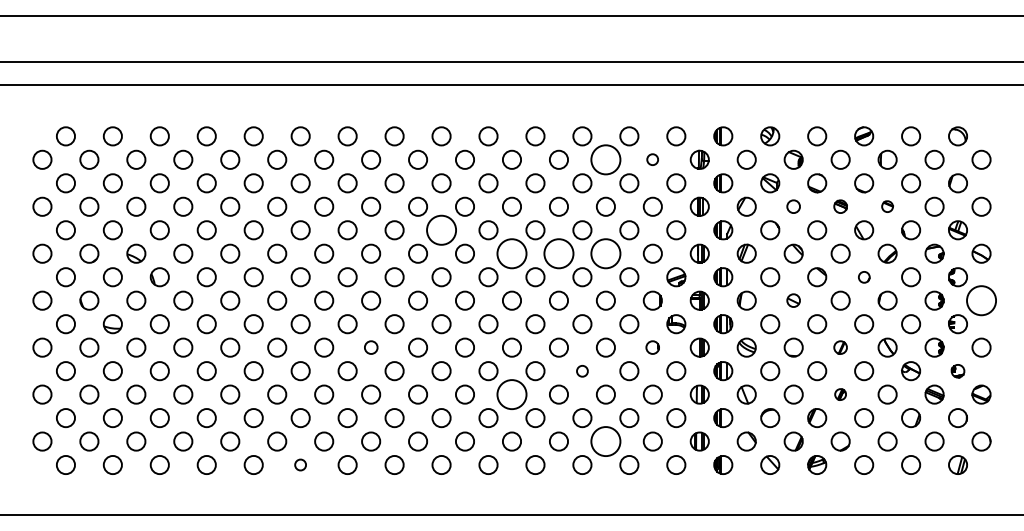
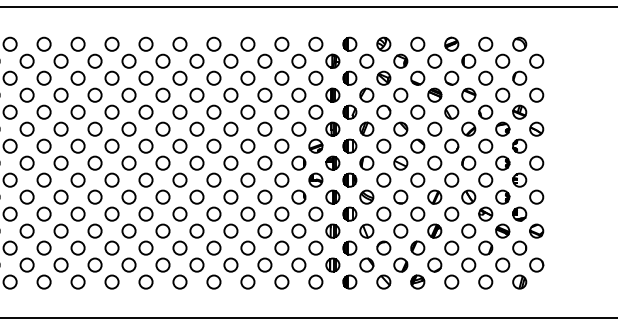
circle: (605, 159) -> (264, 61), size x0.62
circle: (652, 159) -> (298, 61), size x1.67
circle: (793, 206) -> (400, 95), size x1.43
part: (840, 206) -> (434, 95), size x1.43
part: (887, 206) -> (468, 95), size x1.67
circle: (441, 230) -> (145, 112), size x0.62
circle: (511, 253) -> (196, 129), size x0.62
circle: (558, 253) -> (230, 129), size x0.62
circle: (605, 253) -> (264, 129), size x0.62
circle: (864, 277) -> (452, 146), size x1.67
part: (793, 300) -> (400, 163), size x1.43
circle: (981, 300) -> (536, 163), size x0.62
circle: (371, 347) -> (95, 197), size x1.43
circle: (652, 347) -> (298, 197), size x1.43
part: (840, 347) -> (434, 197), size x1.43
circle: (582, 371) -> (247, 214), size x1.67
part: (957, 371) -> (519, 214), size x1.43
circle: (511, 394) -> (196, 231), size x0.62
part: (840, 394) -> (434, 231), size x1.67
circle: (605, 441) -> (264, 265), size x0.62
circle: (300, 464) -> (43, 281), size x1.67

